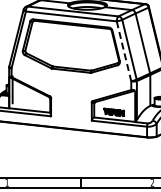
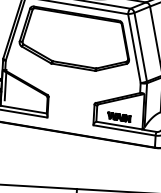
line: (124, 51) -> (134, 48), dashed -> solid

